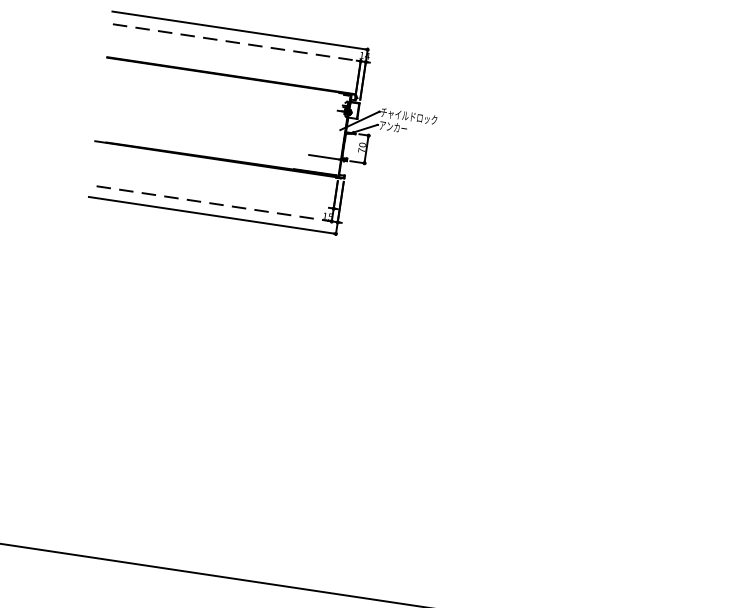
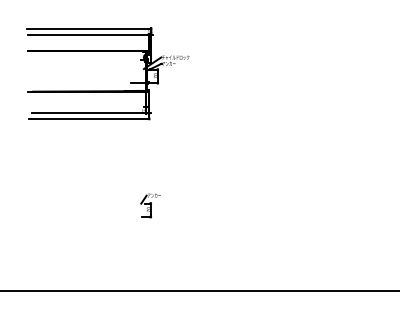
line: (235, 42) -> (87, 34), dashed -> solid
line: (213, 204) -> (88, 113), dashed -> solid
part: (312, 411) -> (150, 205), added

